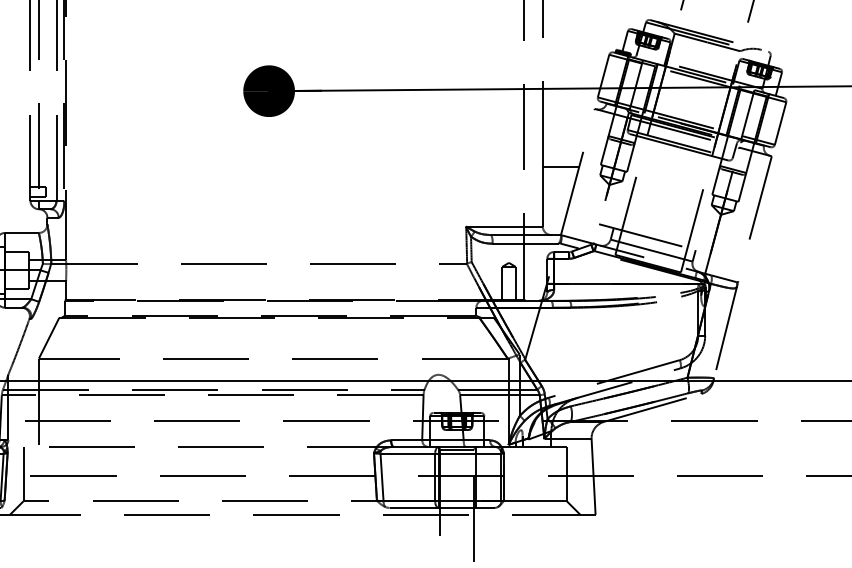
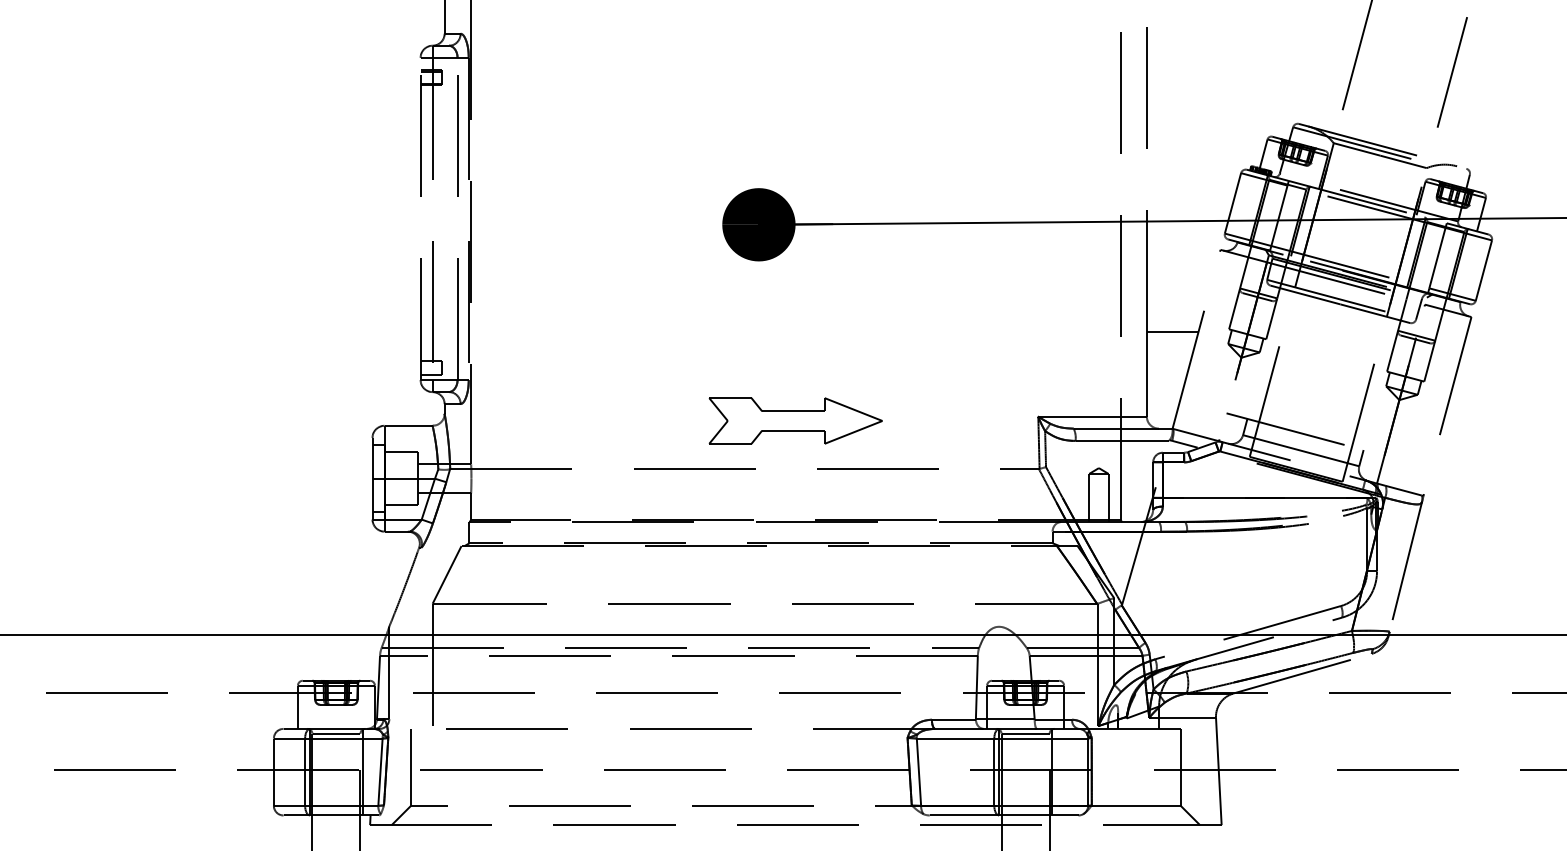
part: (294, 229) -> (795, 420), added

